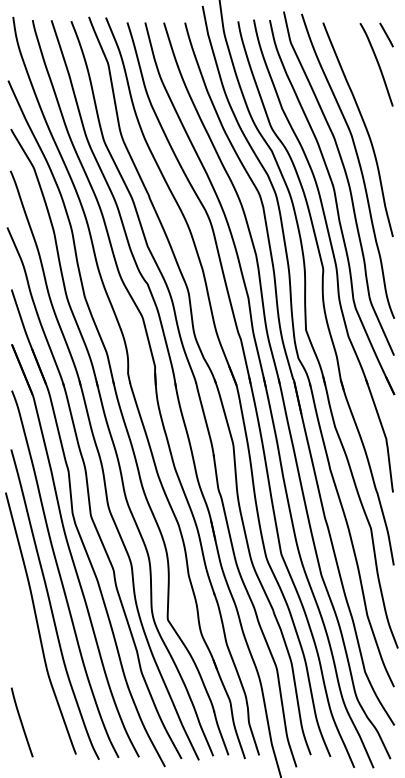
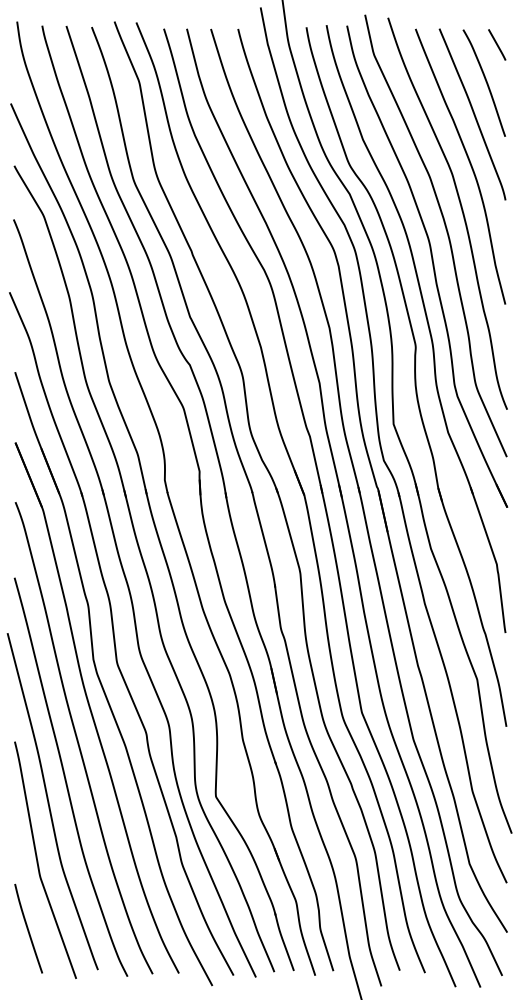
curve: (368, 89) -> (473, 114), added
curve: (29, 669) -> (38, 860), added

